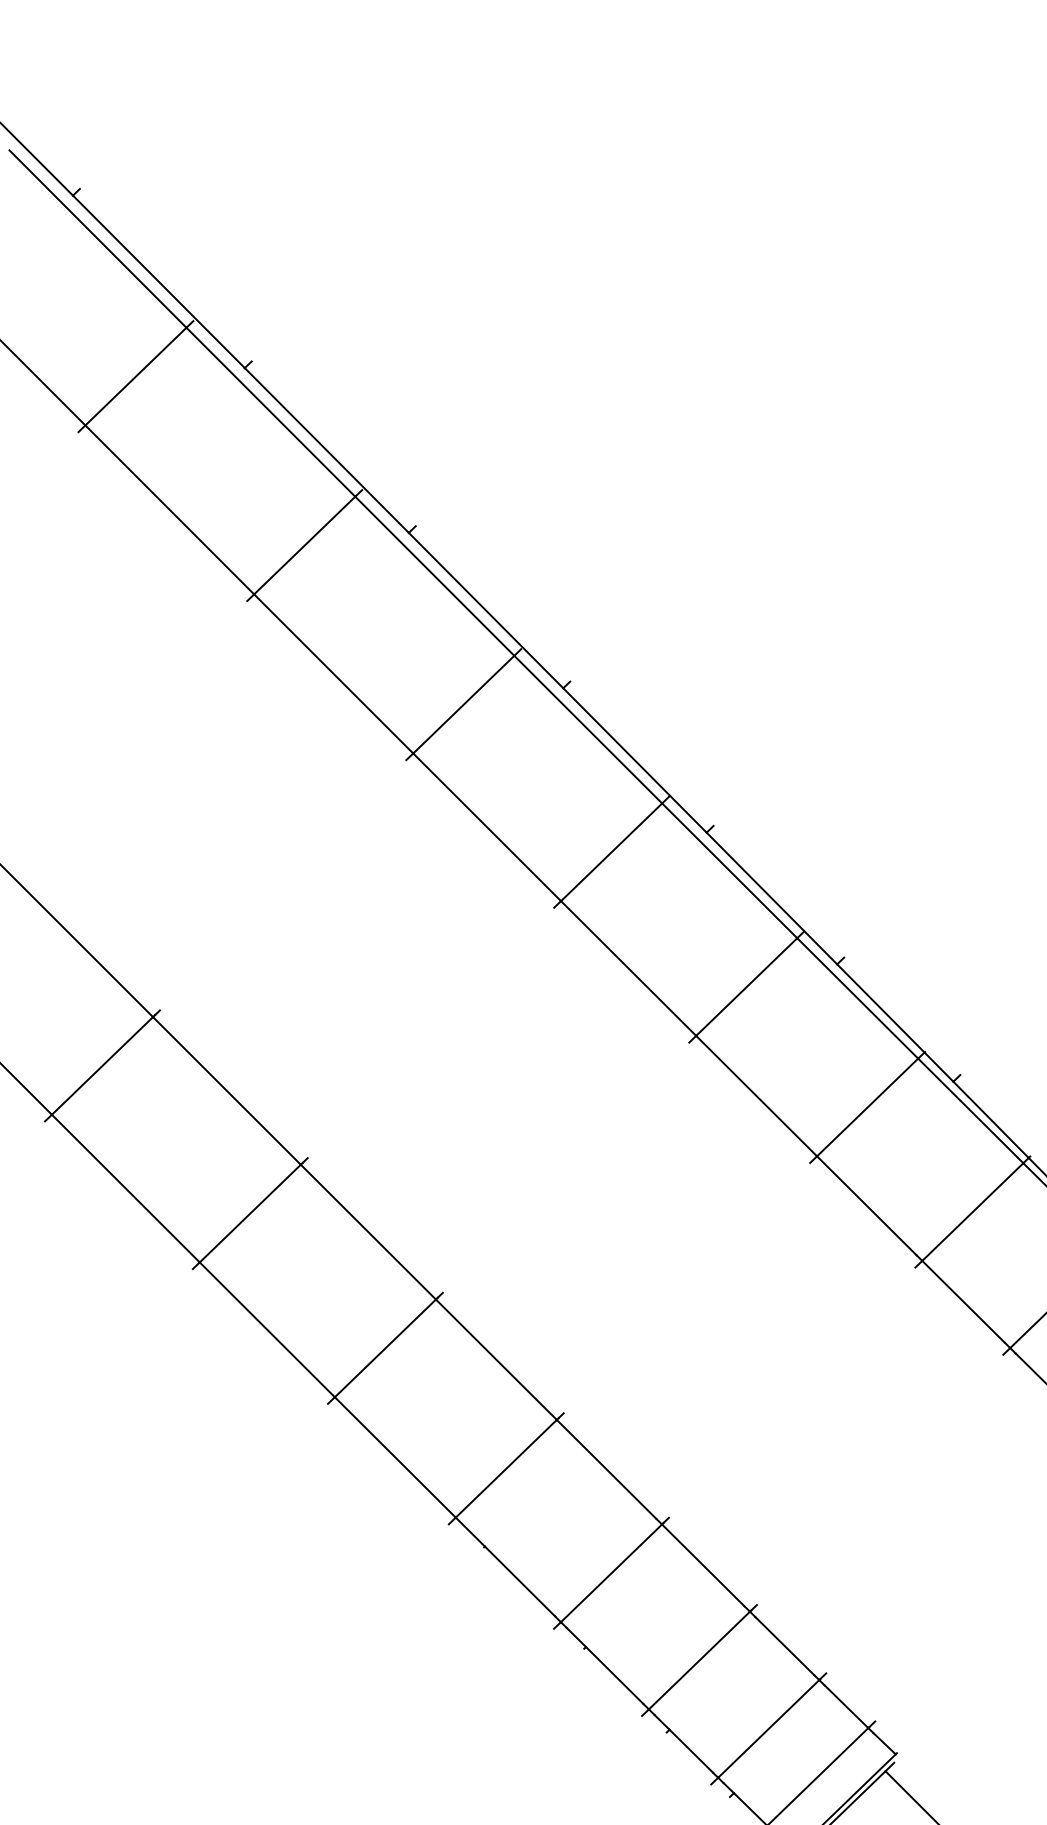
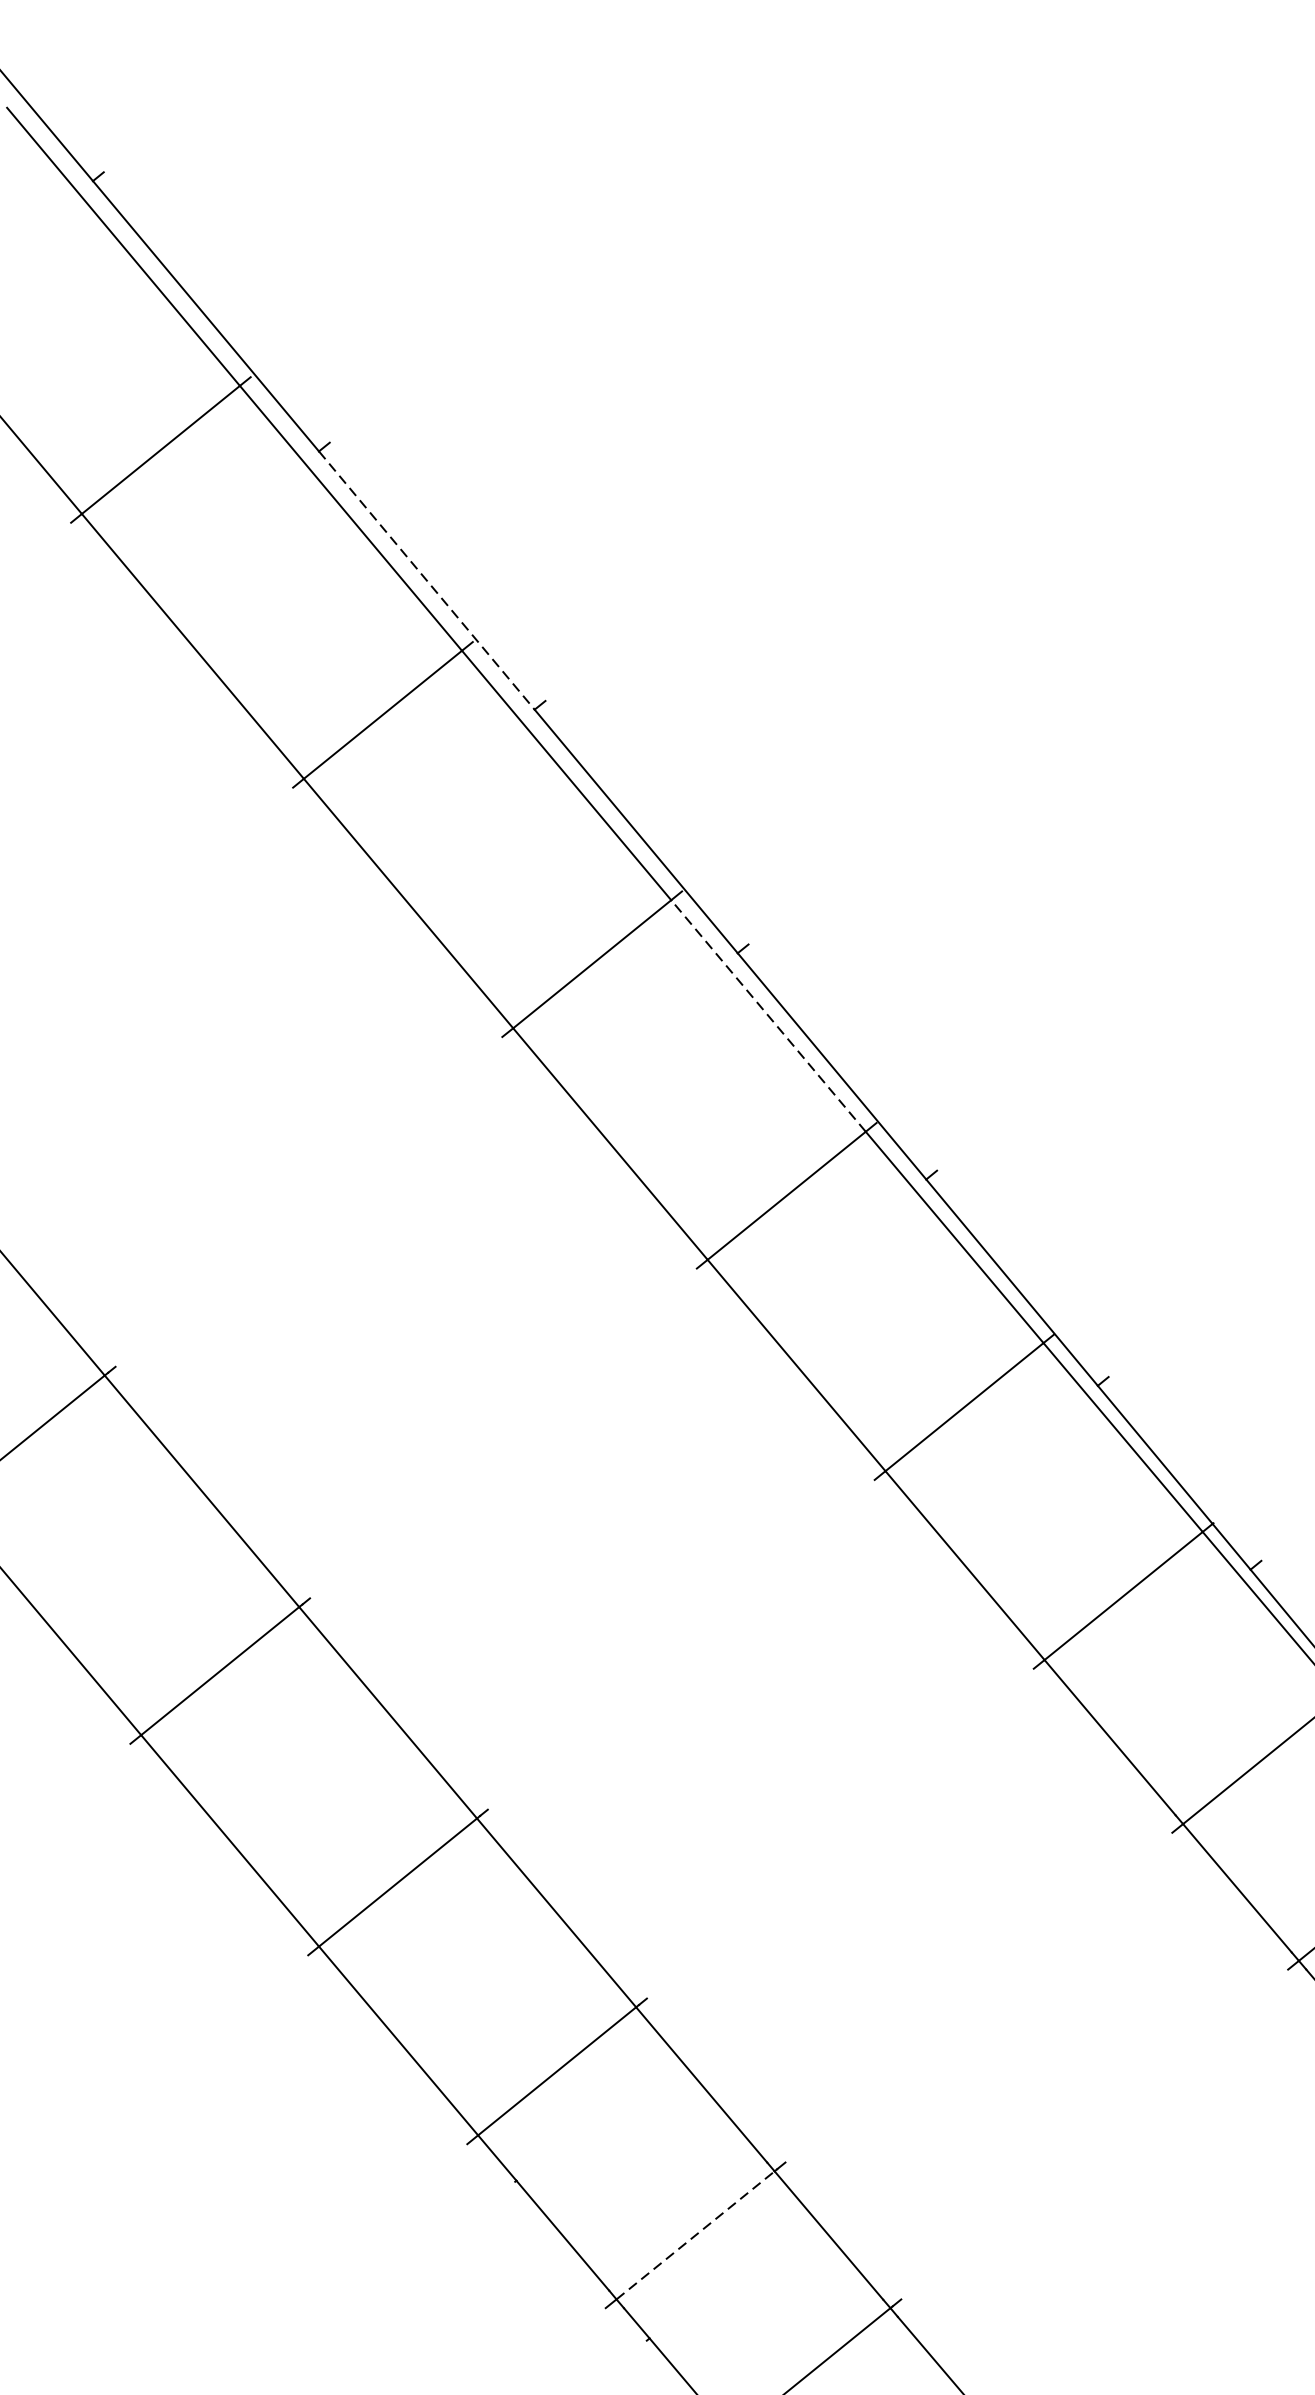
line: (327, 450) -> (427, 580), solid -> dashed
line: (587, 729) -> (767, 1015), solid -> dashed
line: (611, 1573) -> (695, 2235), solid -> dashed

